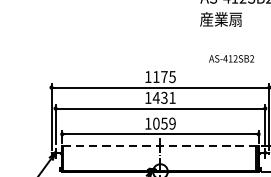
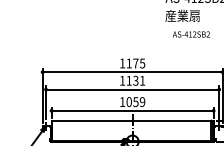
text: (230, 58) -> (190, 34), moved
text: (156, 97) -> (129, 80), 1431 -> 1131
line: (161, 146) -> (133, 120), dashed -> solid

